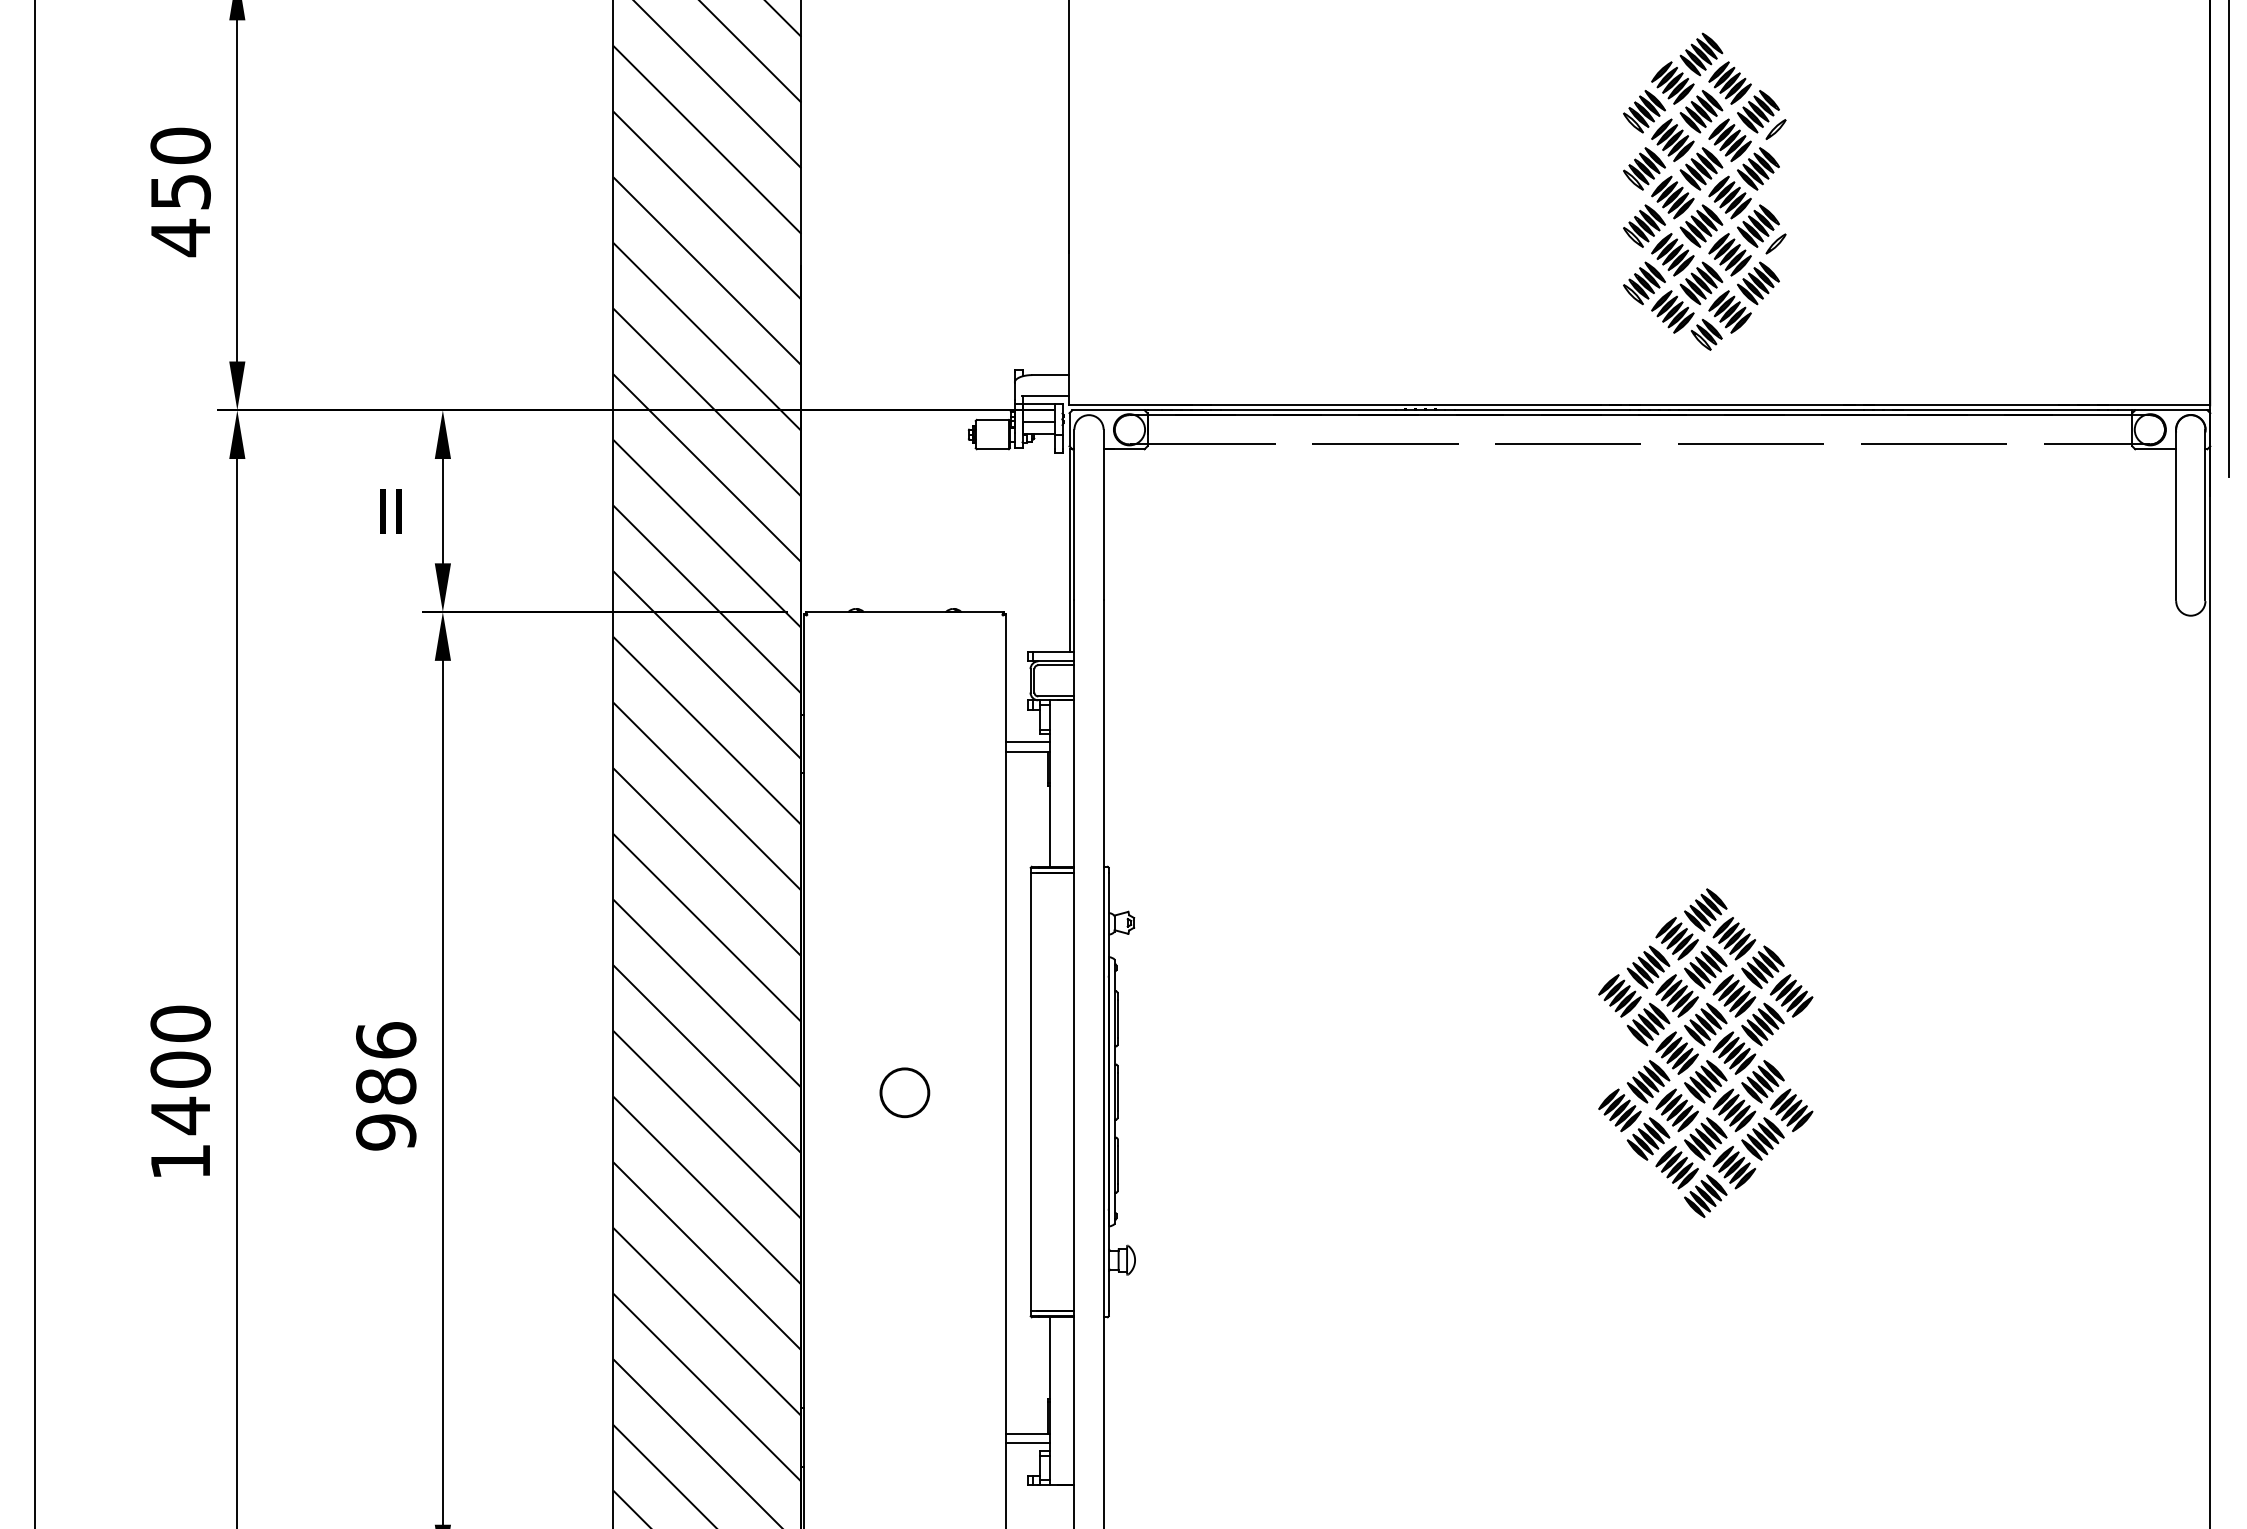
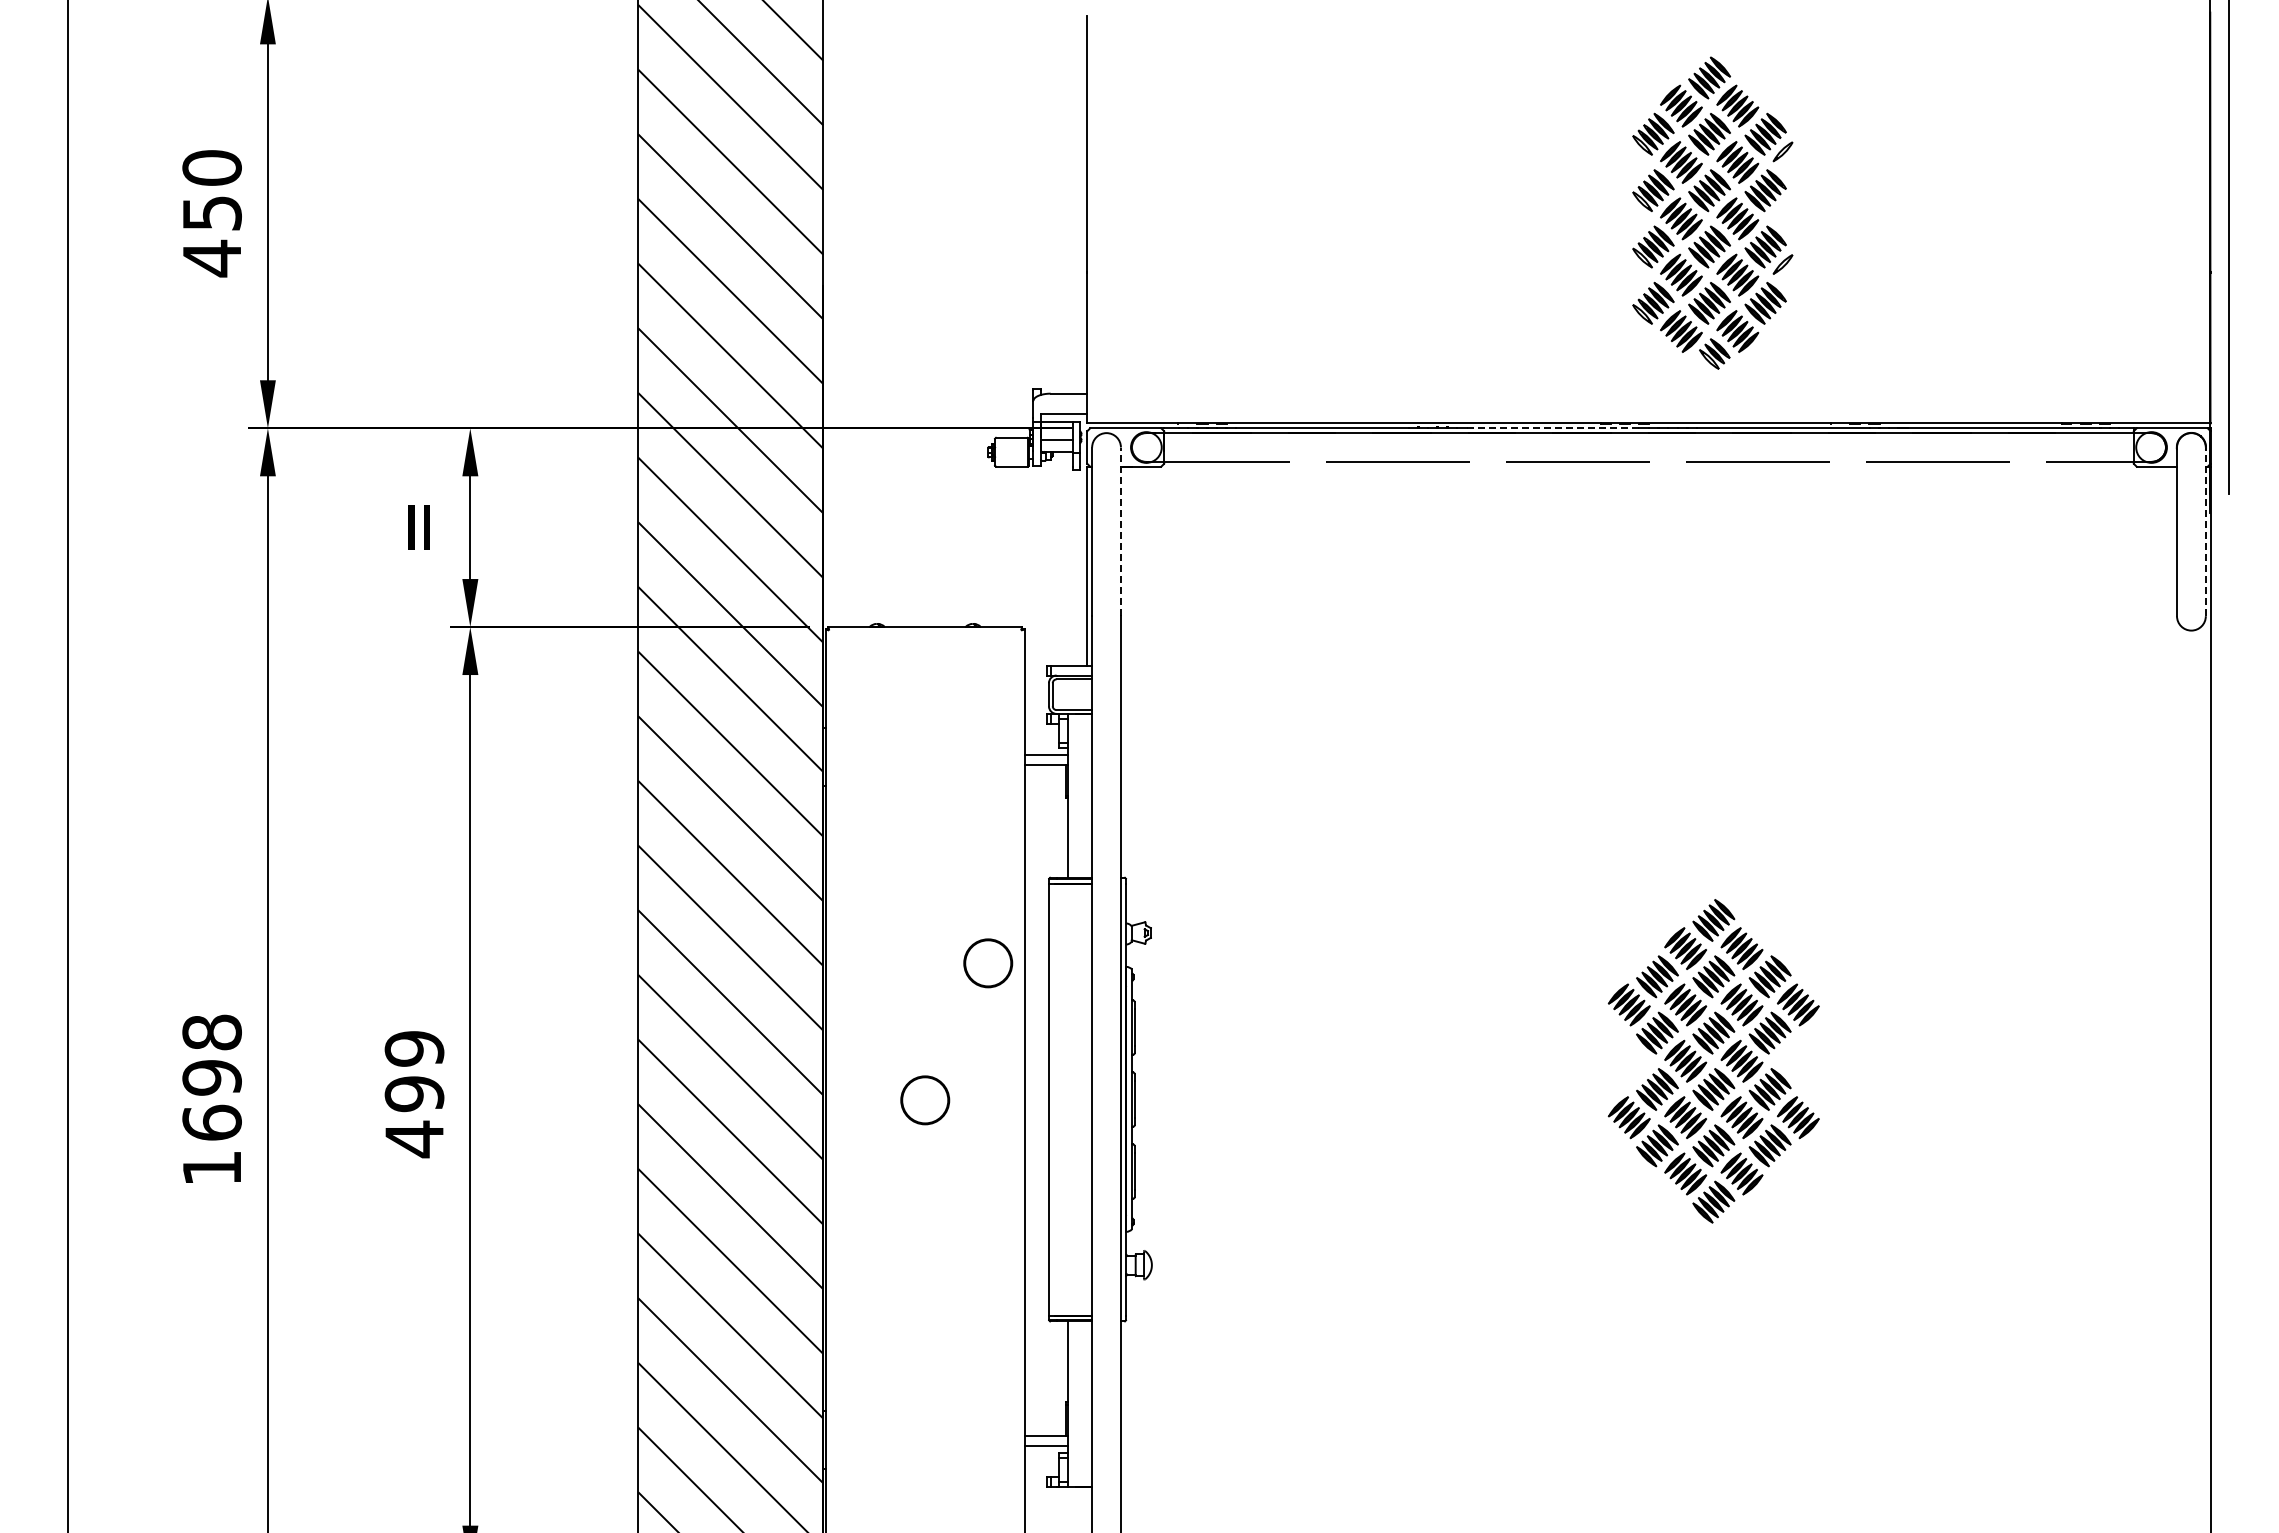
line: (1542, 410) -> (1553, 428), solid -> dashed
line: (1103, 515) -> (1120, 531), solid -> dashed
line: (2205, 515) -> (2205, 531), solid -> dashed
circle: (969, 953) -> (988, 963), added
text: (180, 1070) -> (211, 1078), 1400 -> 1698
text: (386, 1086) -> (414, 1094), 986 -> 499

